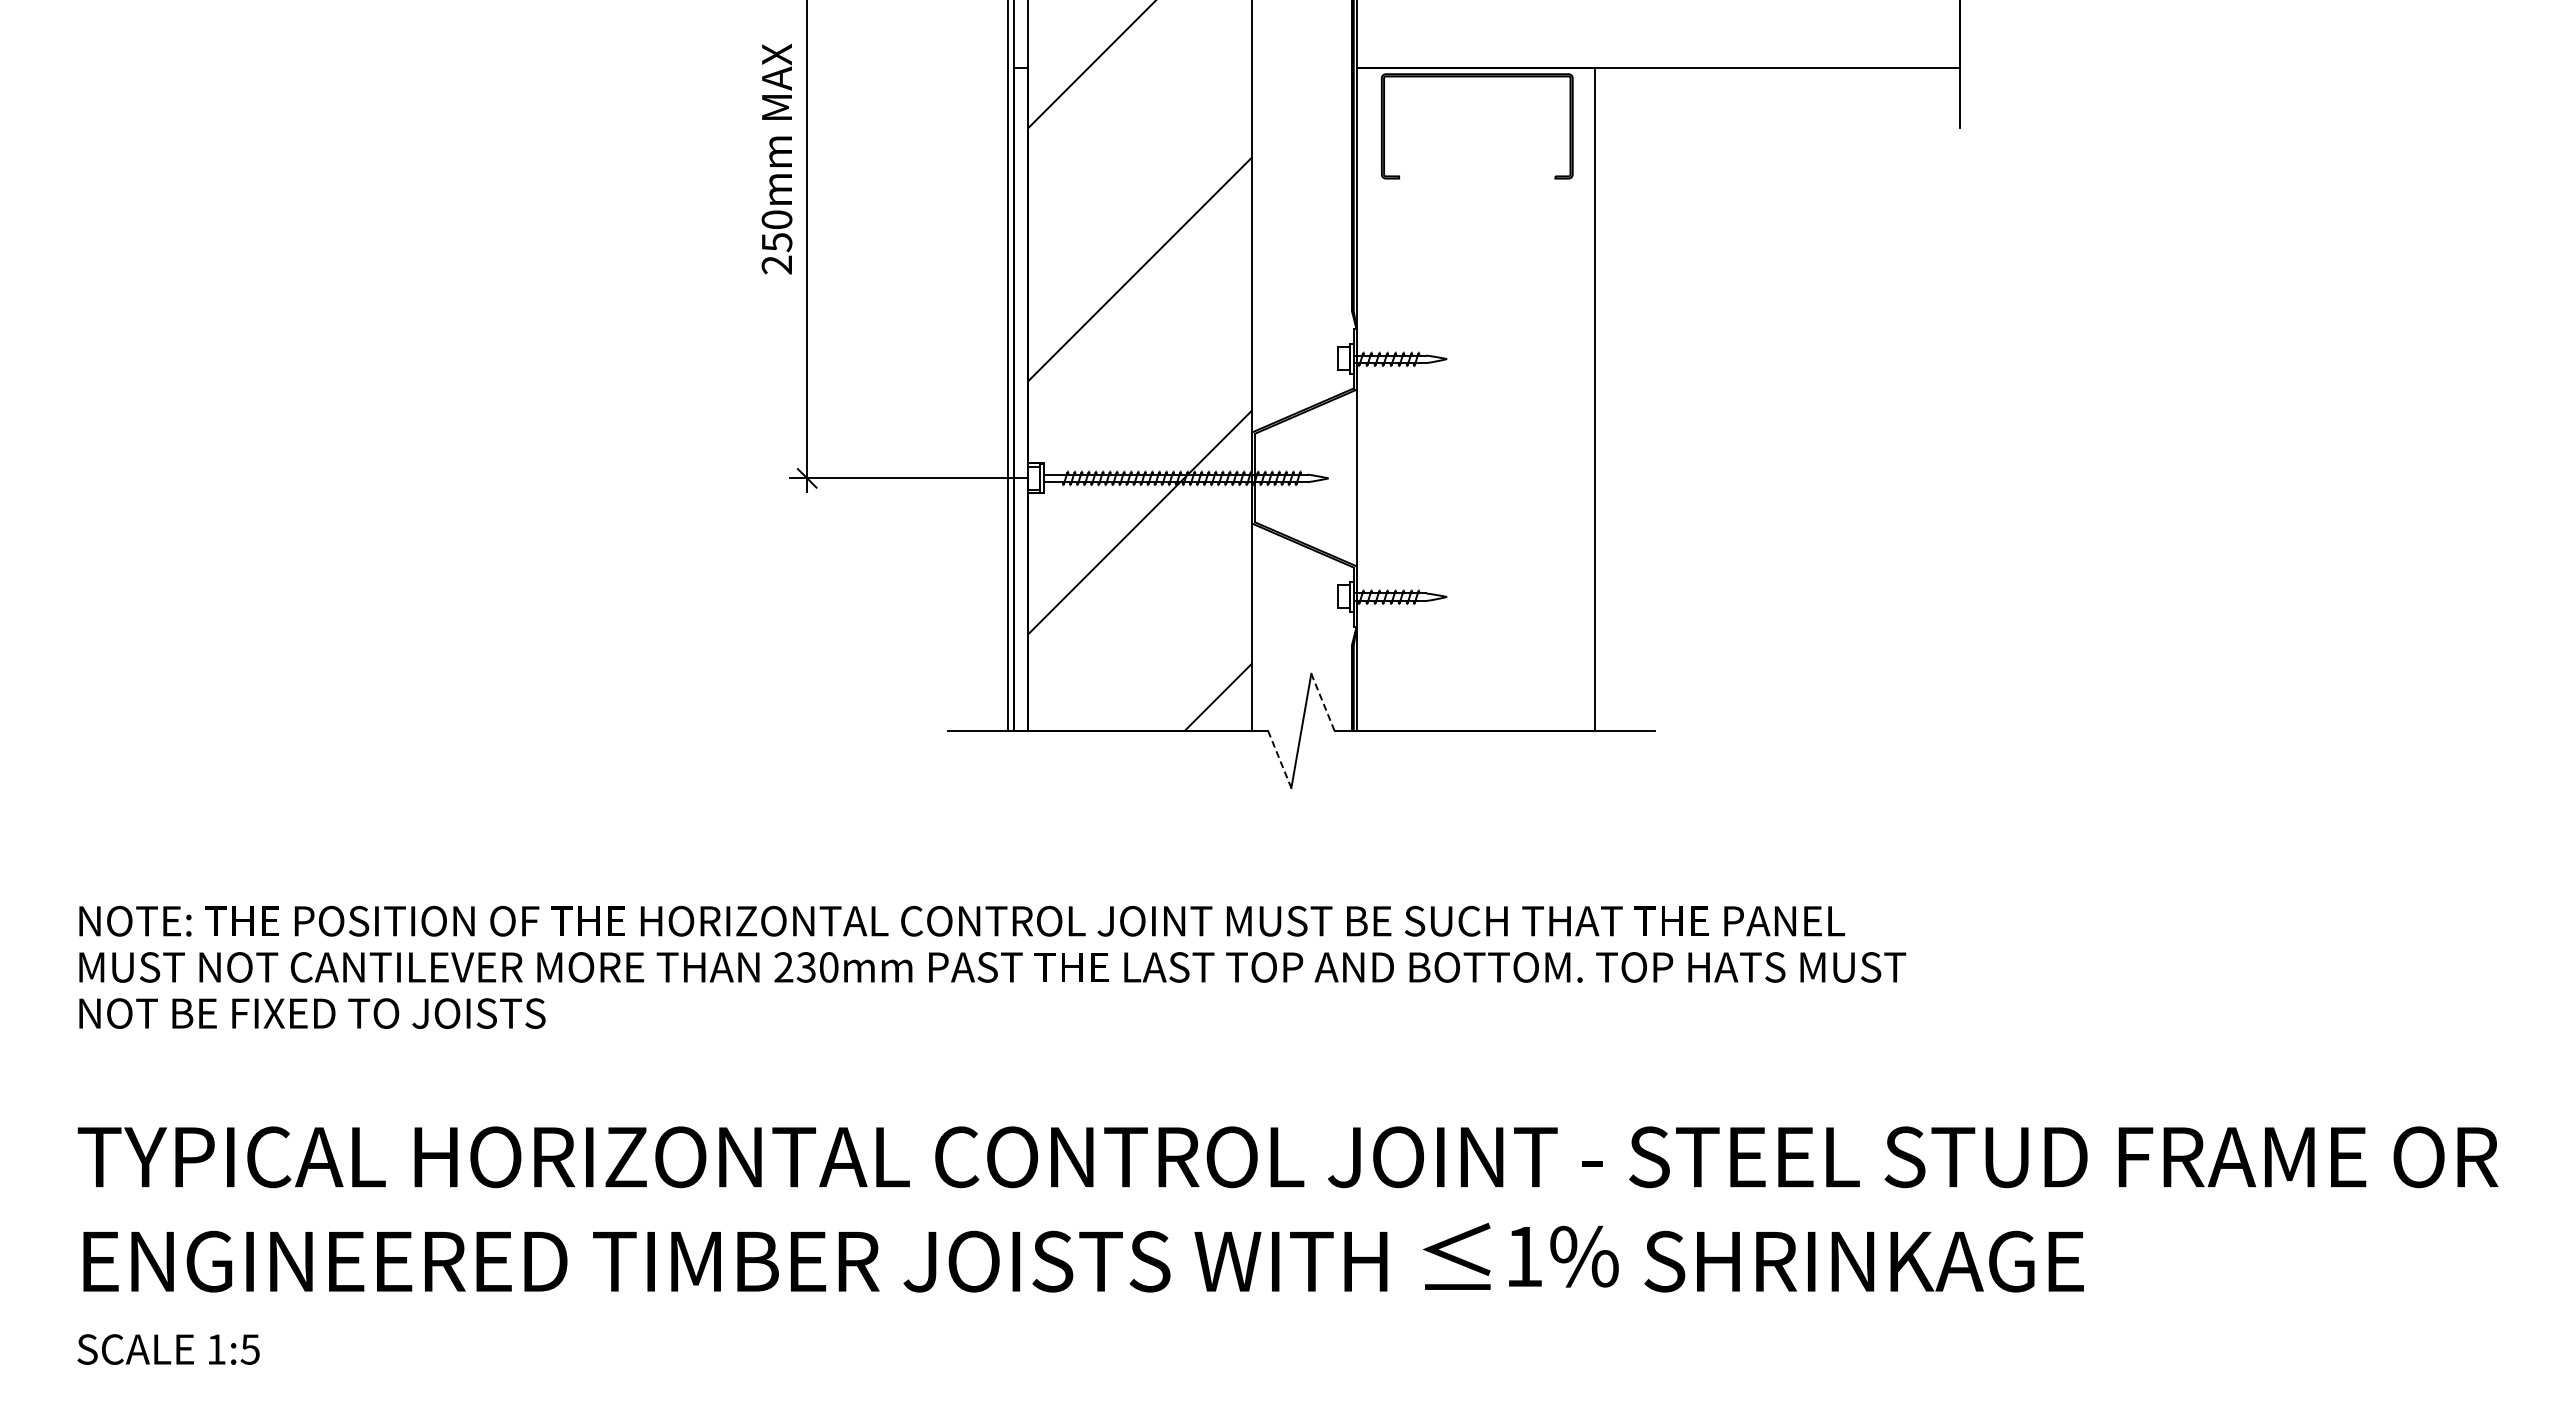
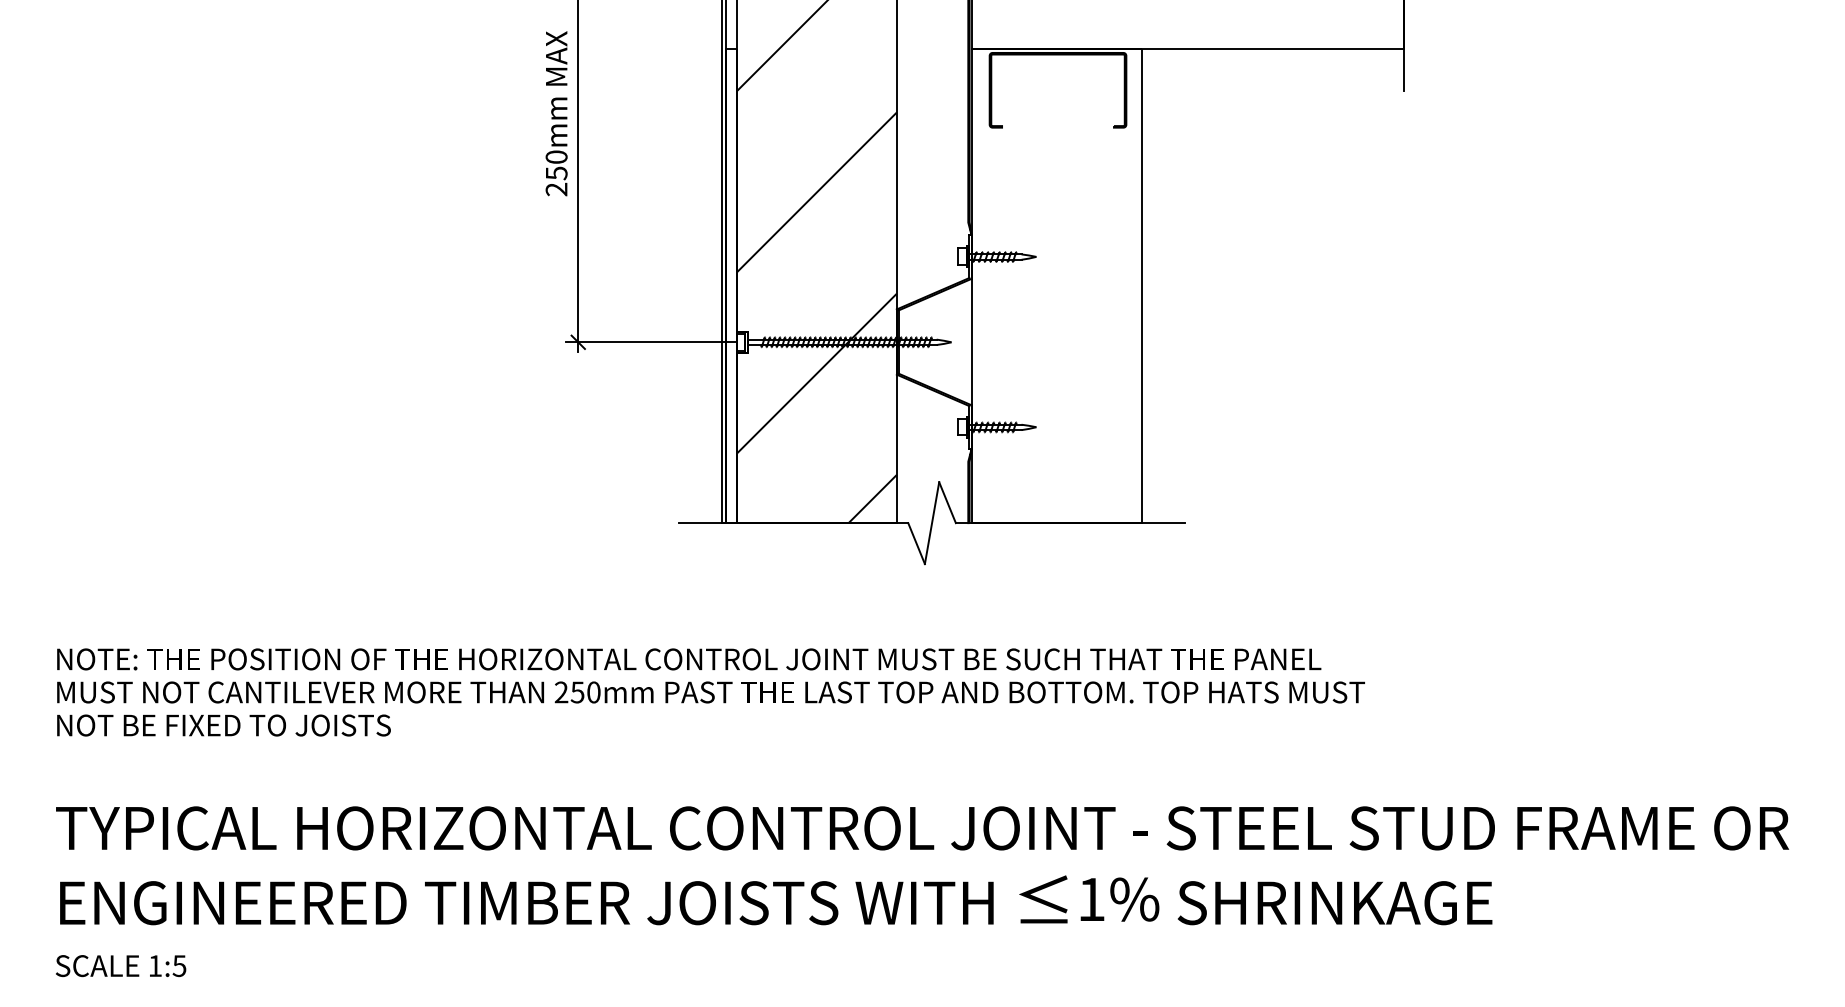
line: (1322, 702) -> (947, 502), dashed -> solid
line: (1279, 759) -> (916, 543), dashed -> solid
text: (806, 967) -> (577, 692), 230mm -> 250mm

